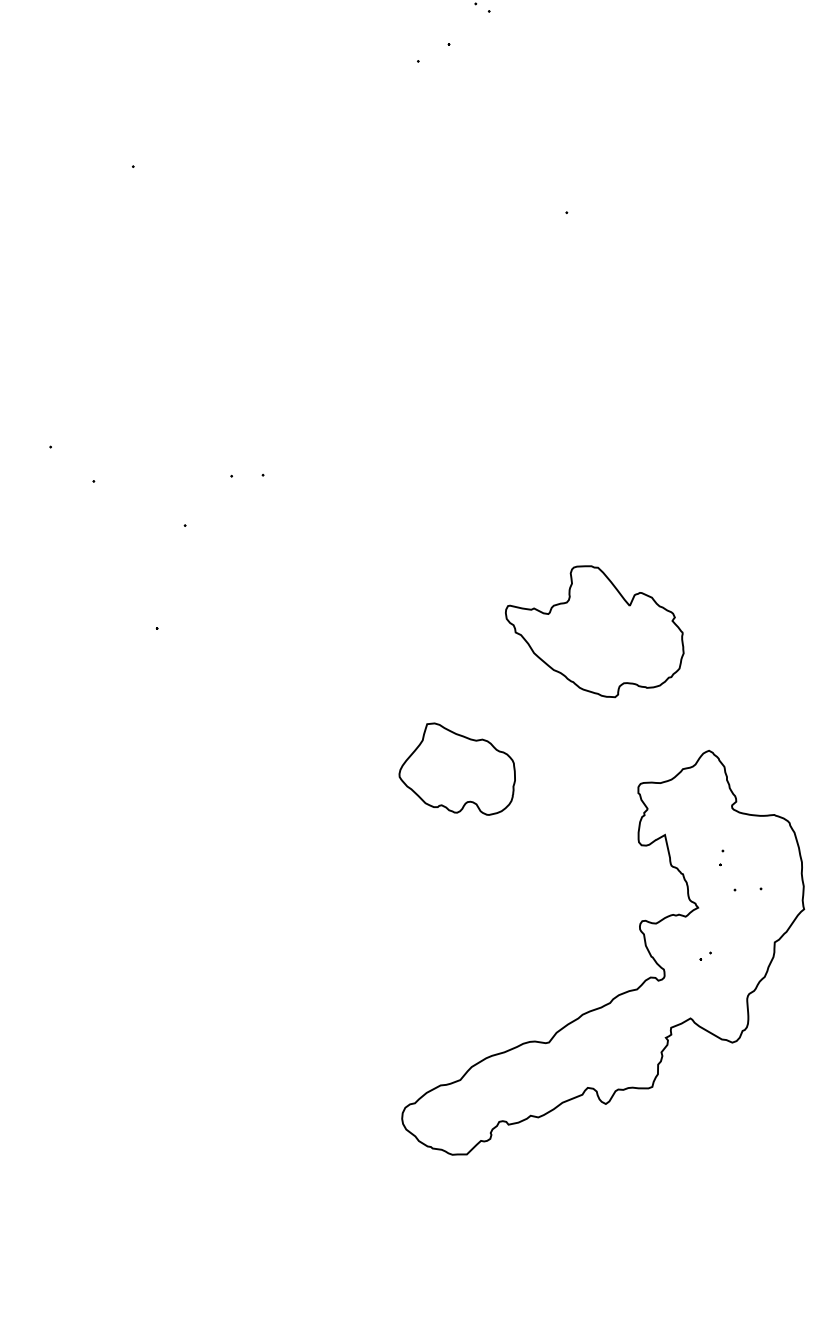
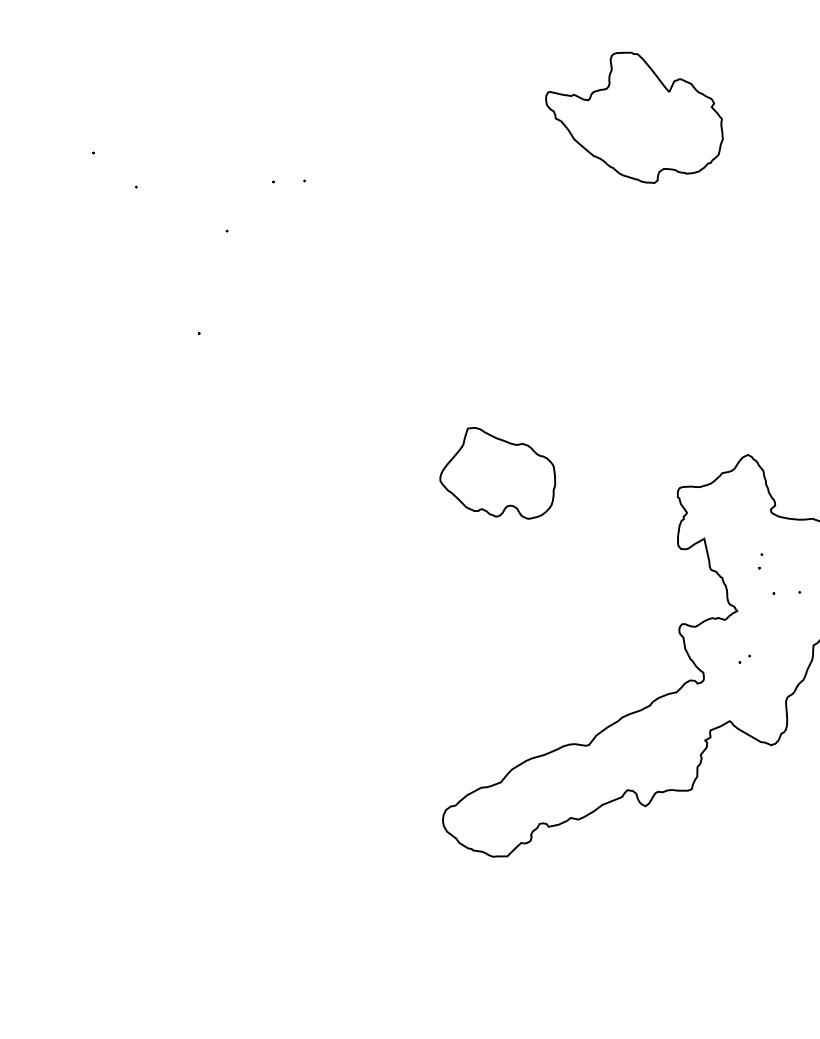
part: (594, 631) -> (634, 117), moved

